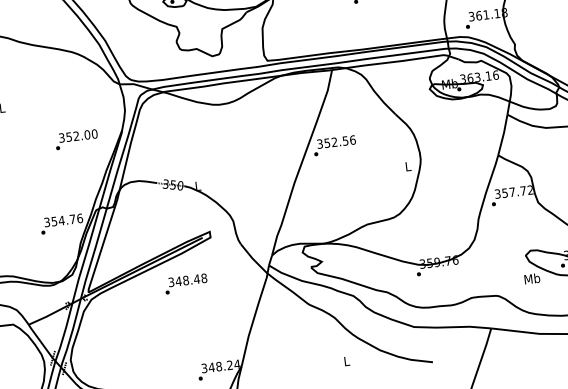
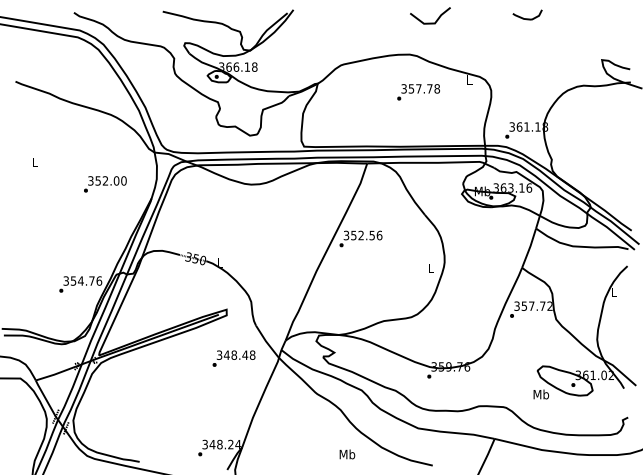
text: (76, 139) -> (105, 184), moved
text: (185, 283) -> (233, 358), moved
text: (346, 361) -> (347, 454), L -> Mb

